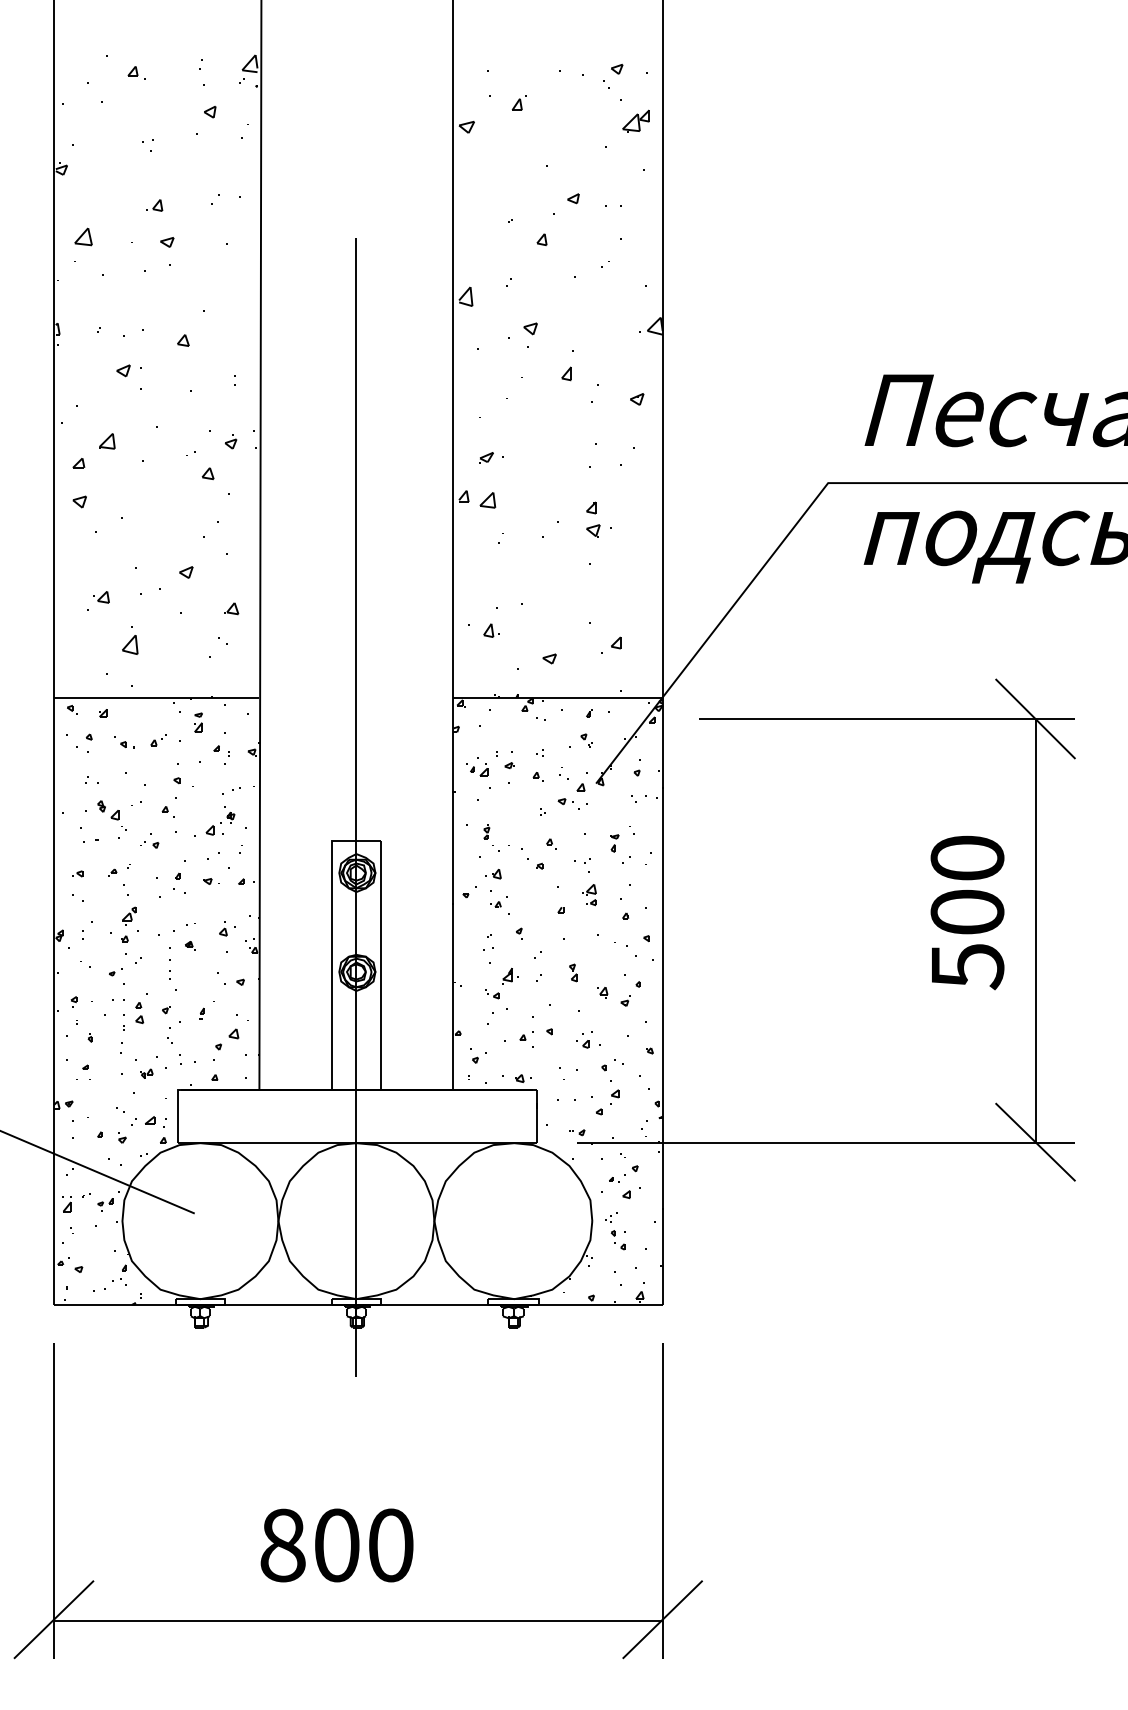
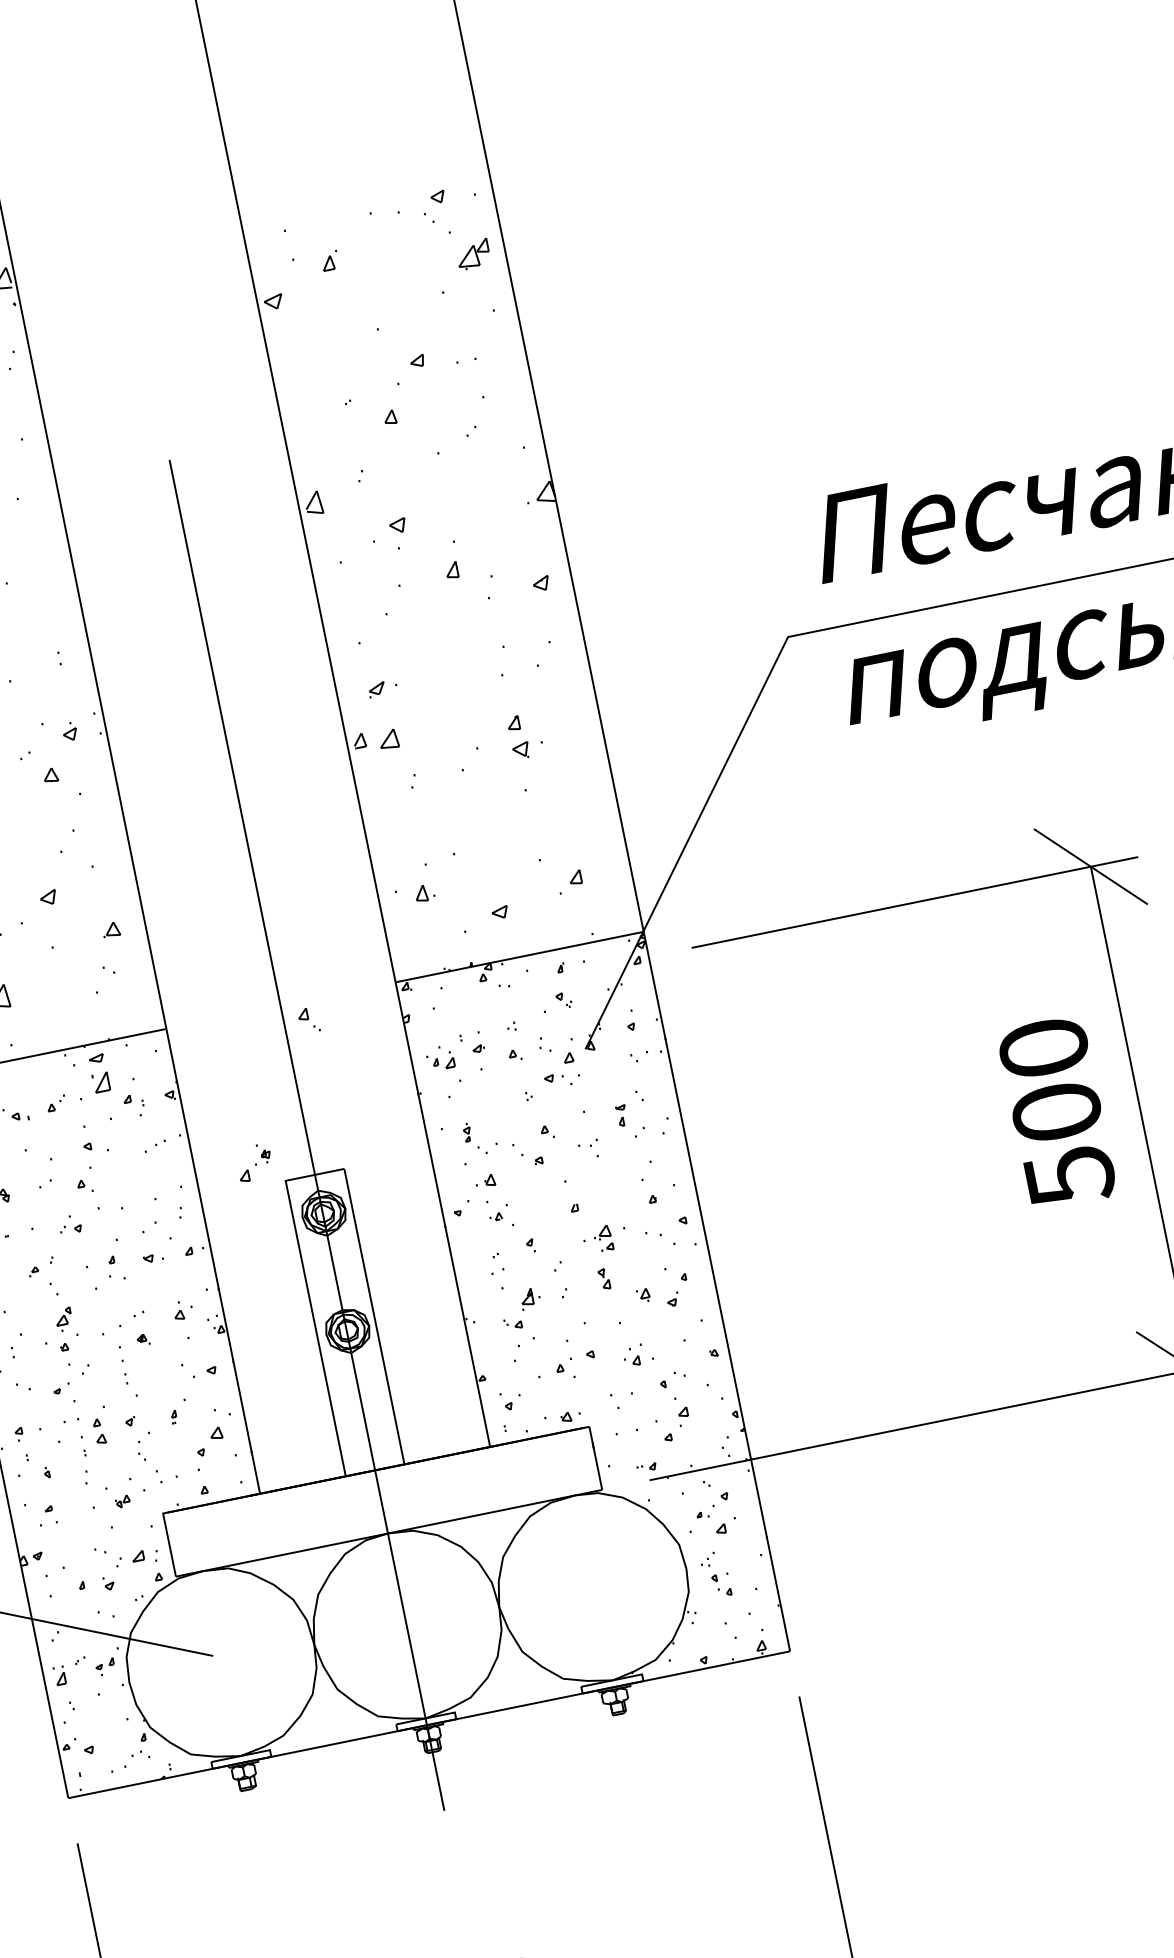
part: (198, 722) -> (99, 1072), size x1.6
part: (118, 820) -> (308, 1020), moved
part: (220, 820) -> (254, 1162), moved
part: (589, 895) -> (603, 1239), moved

